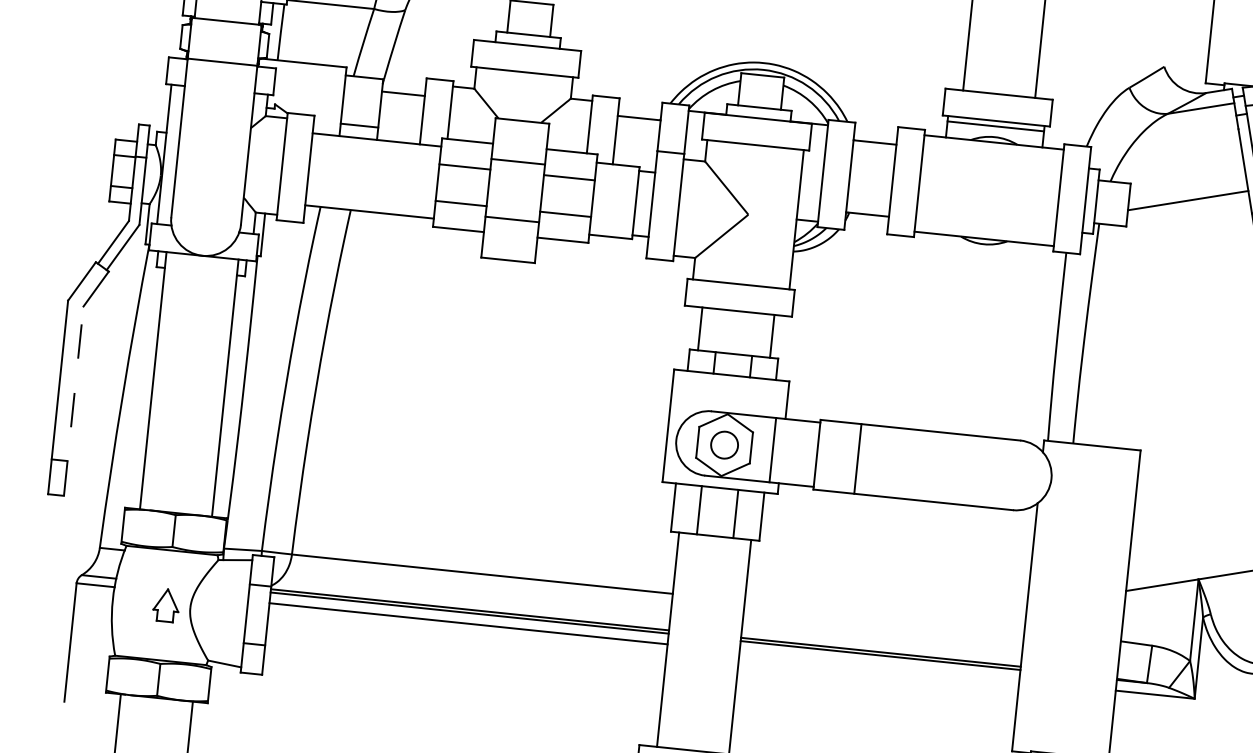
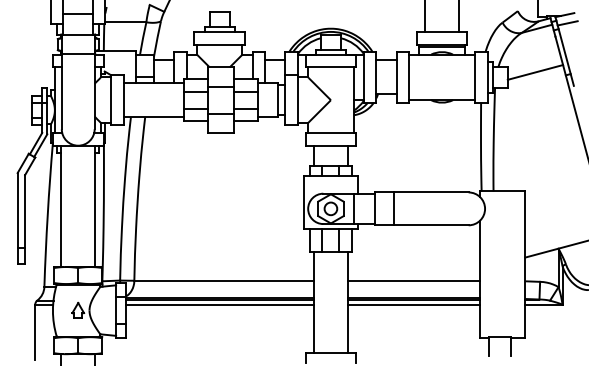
line: (74, 400) -> (25, 219), dashed -> solid
line: (884, 615) -> (413, 280), added
line: (878, 666) -> (413, 304), added

